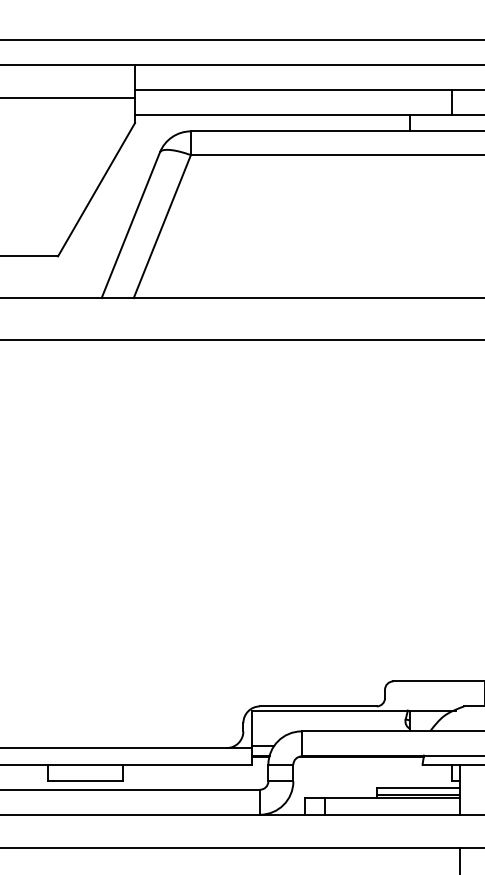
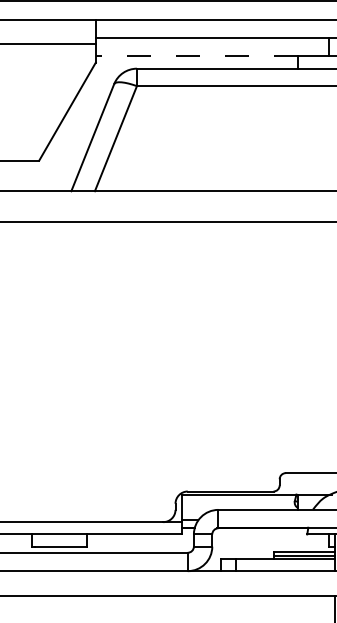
line: (272, 114) -> (196, 56), solid -> dashed

